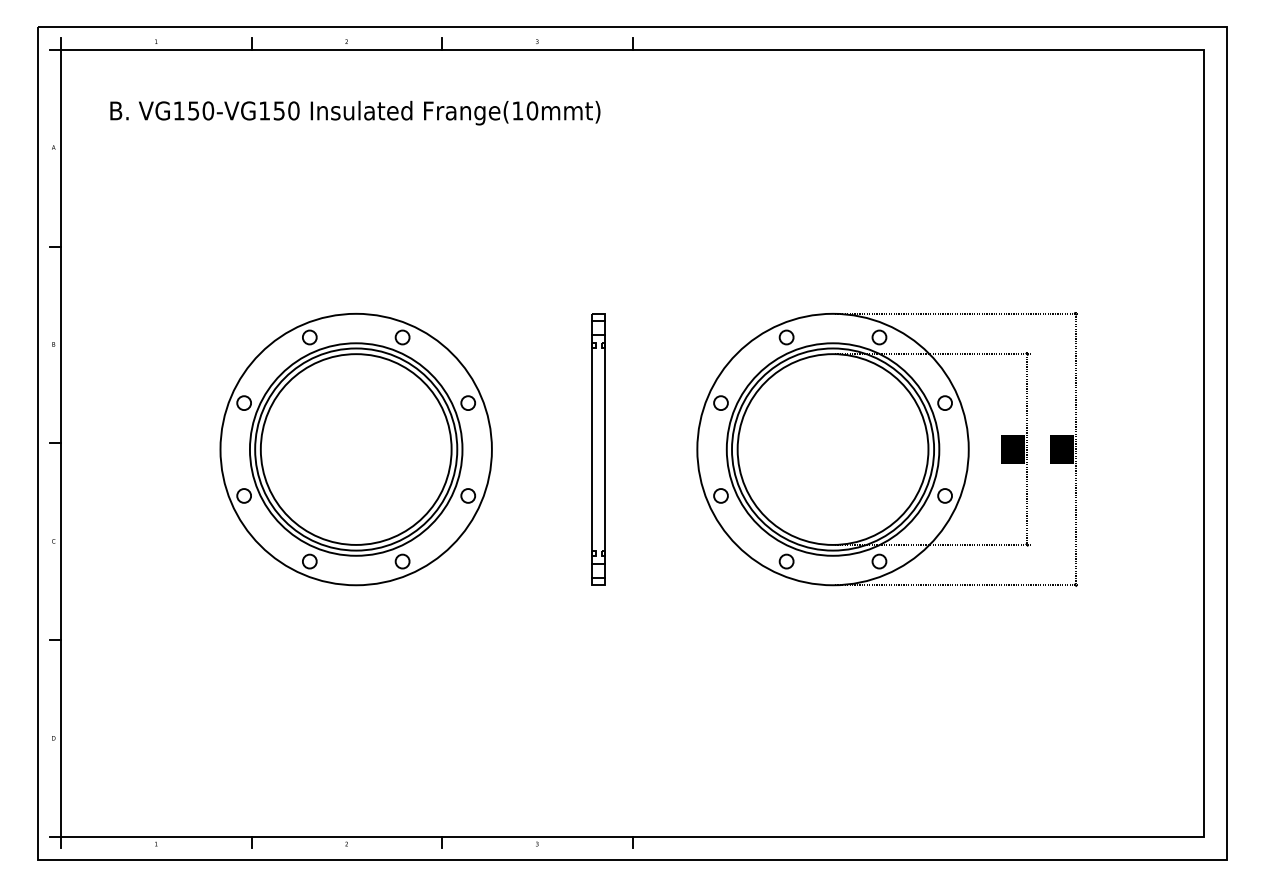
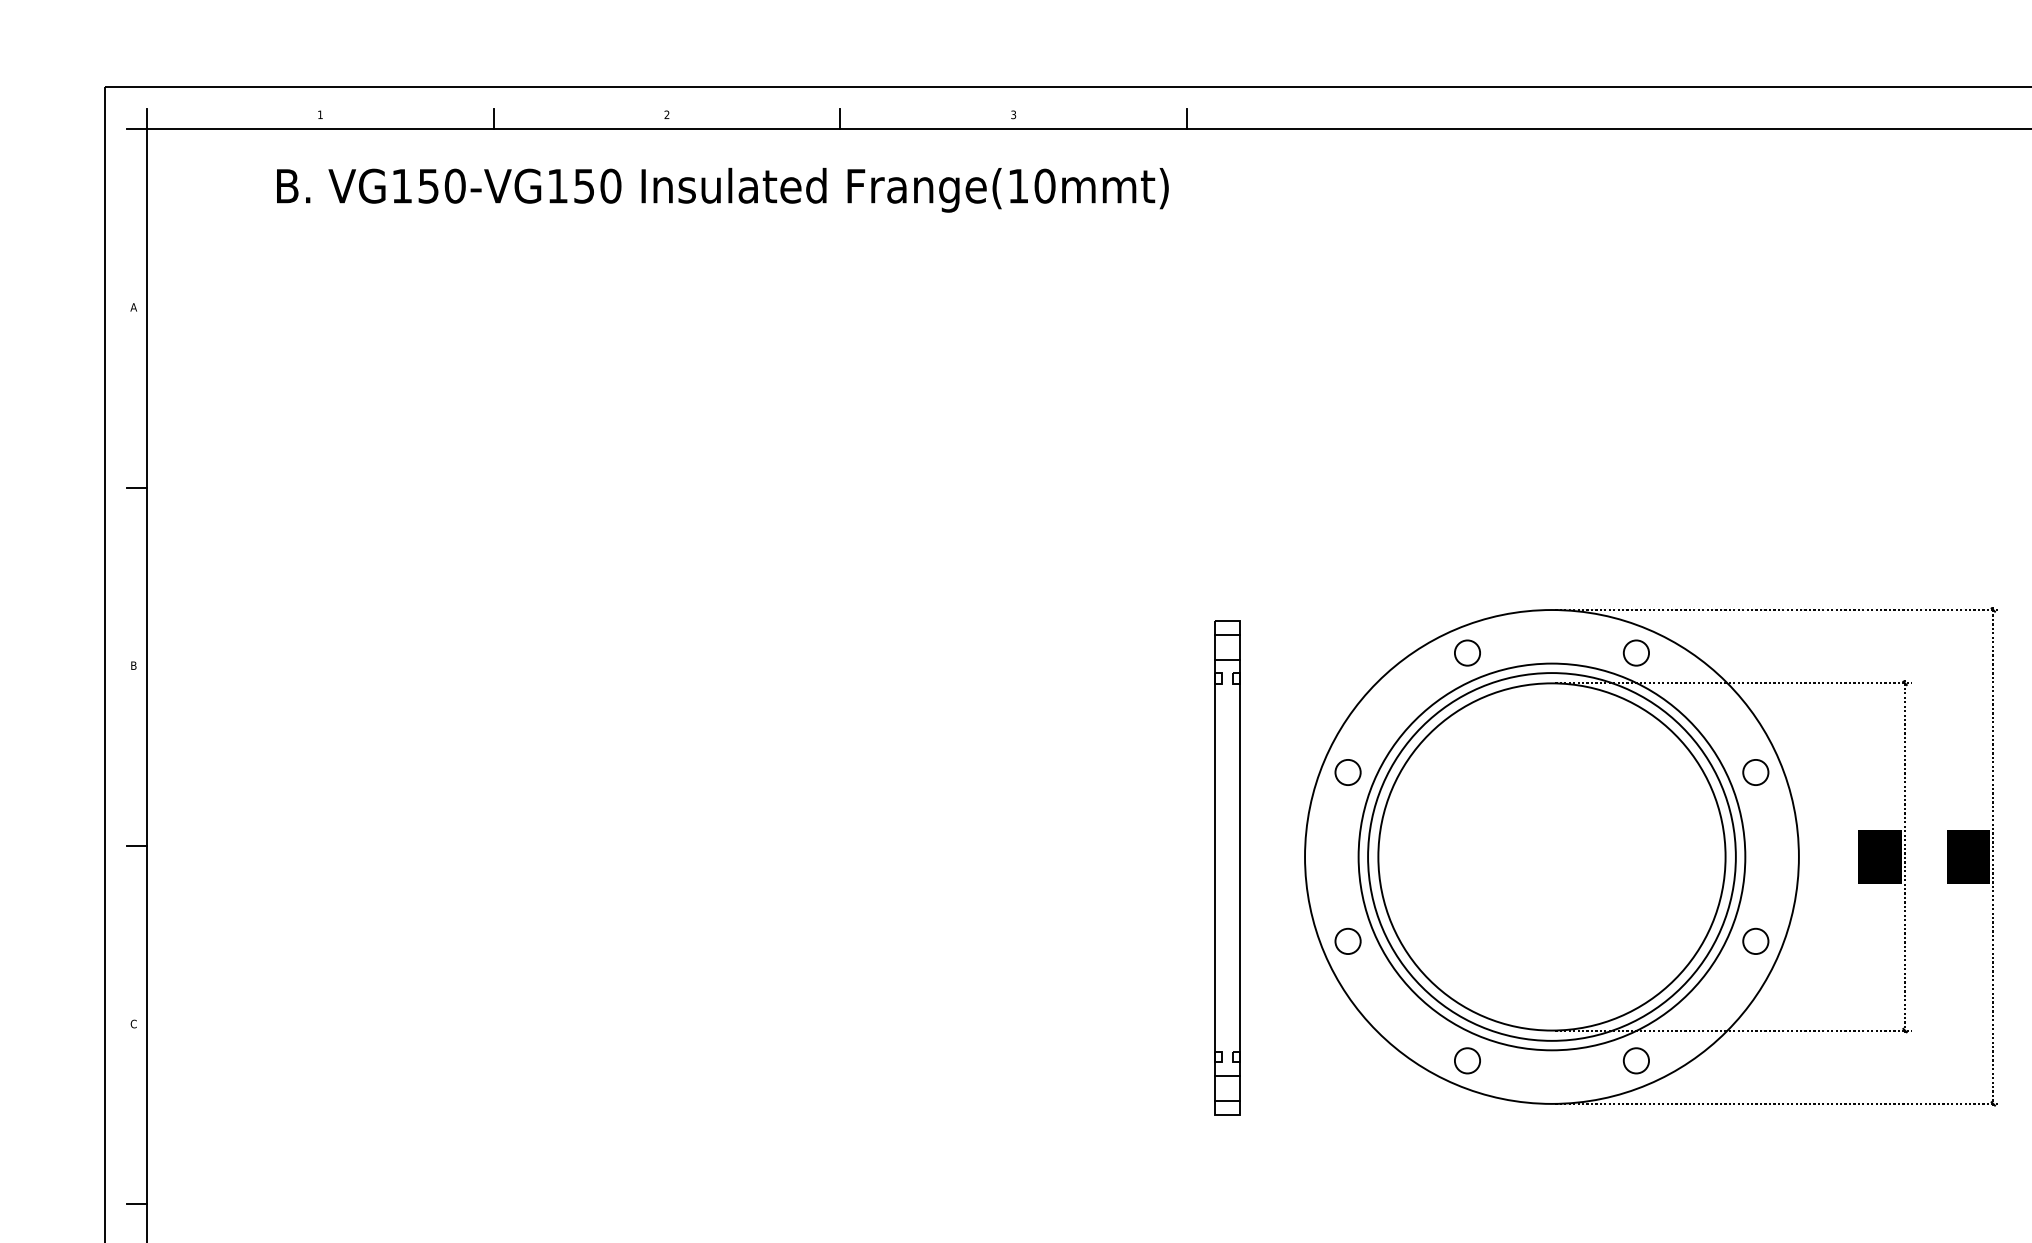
text: (355, 112) -> (722, 189), moved
part: (355, 449) -> (682, 856), removed
part: (598, 449) -> (1227, 867), moved

